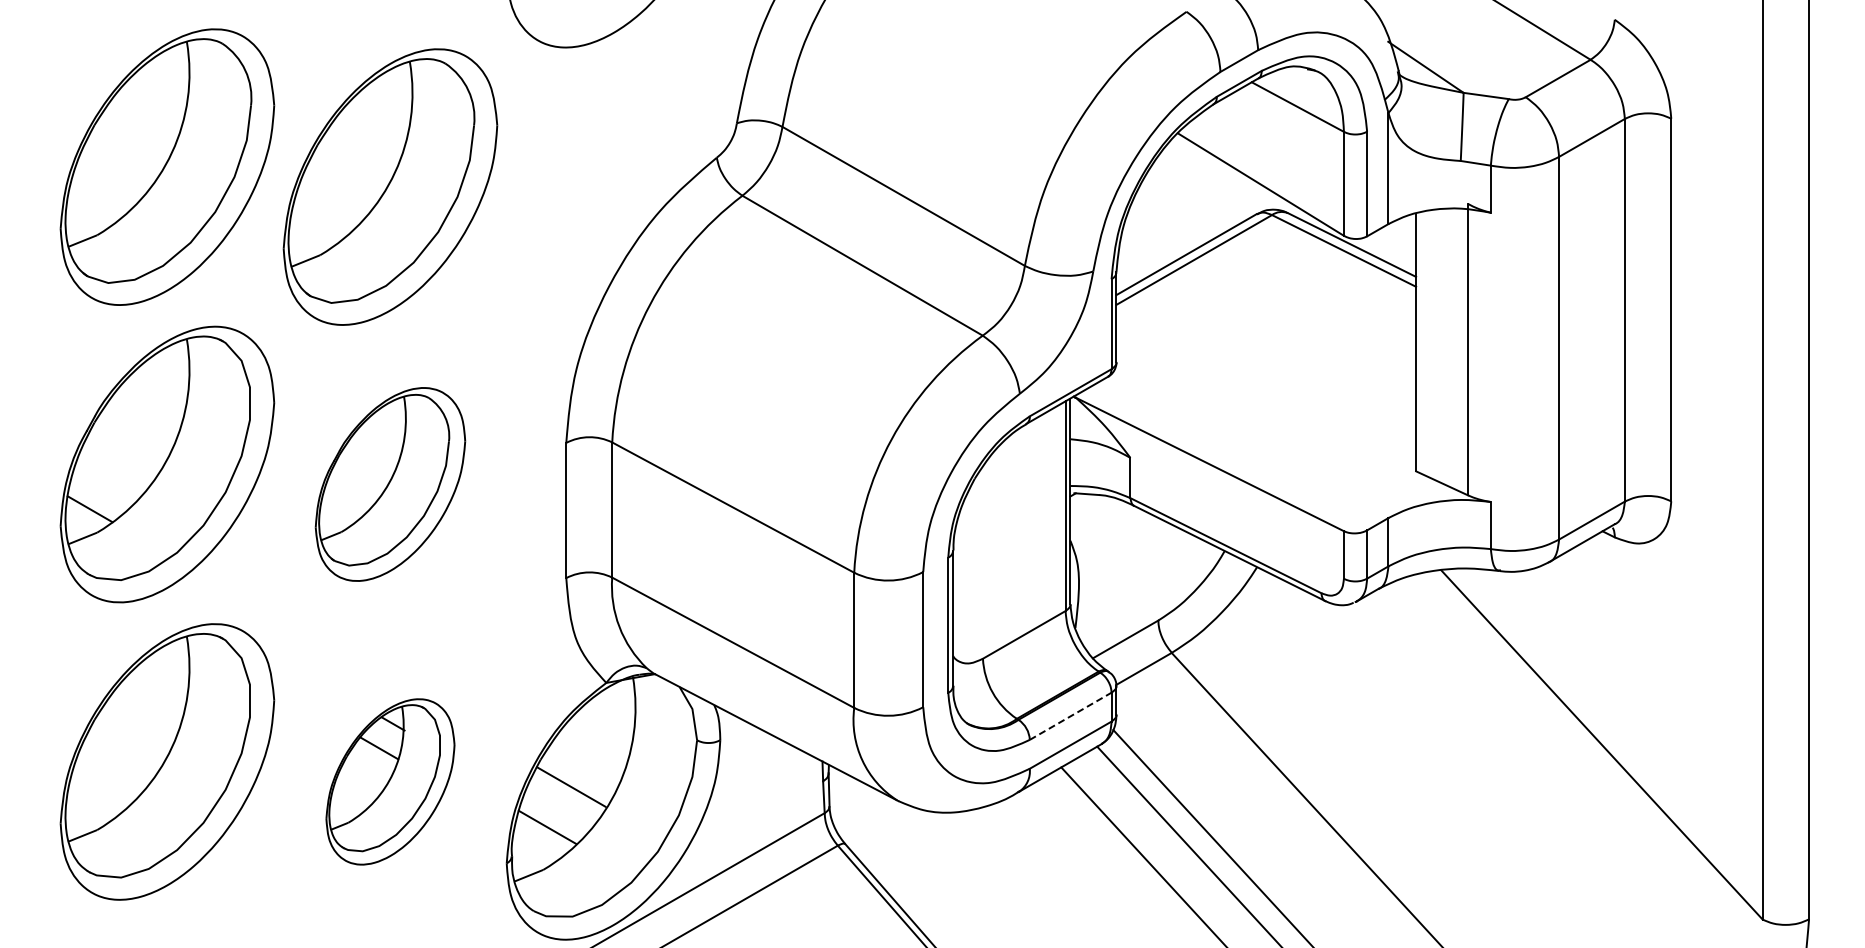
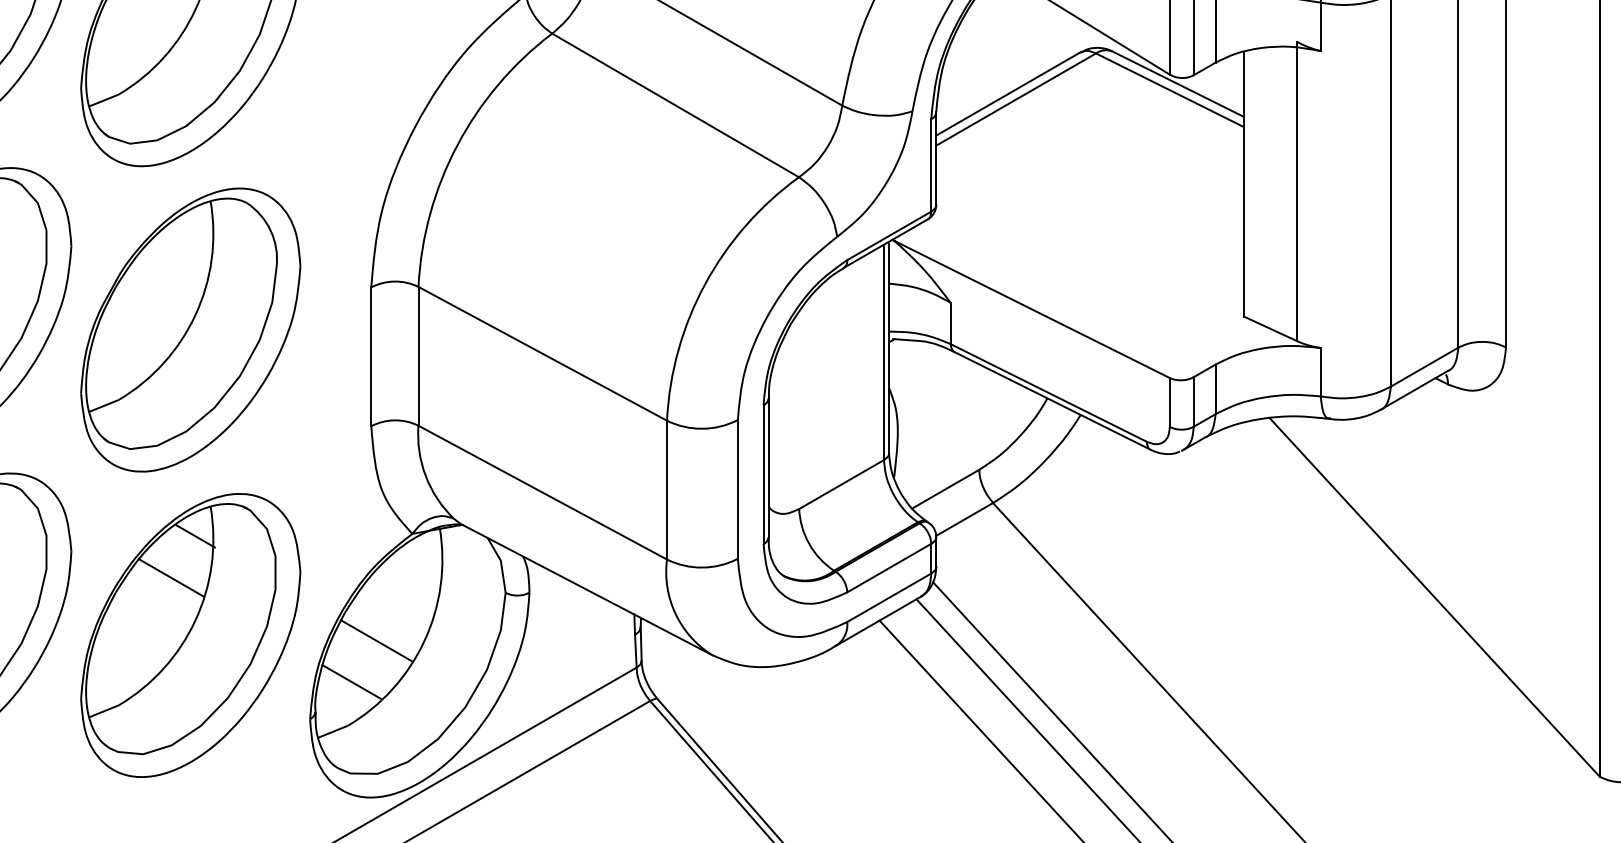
part: (390, 484) -> (190, 330), size x1.43
line: (1071, 716) -> (890, 568), dashed -> solid
part: (390, 781) -> (190, 635), size x1.67

